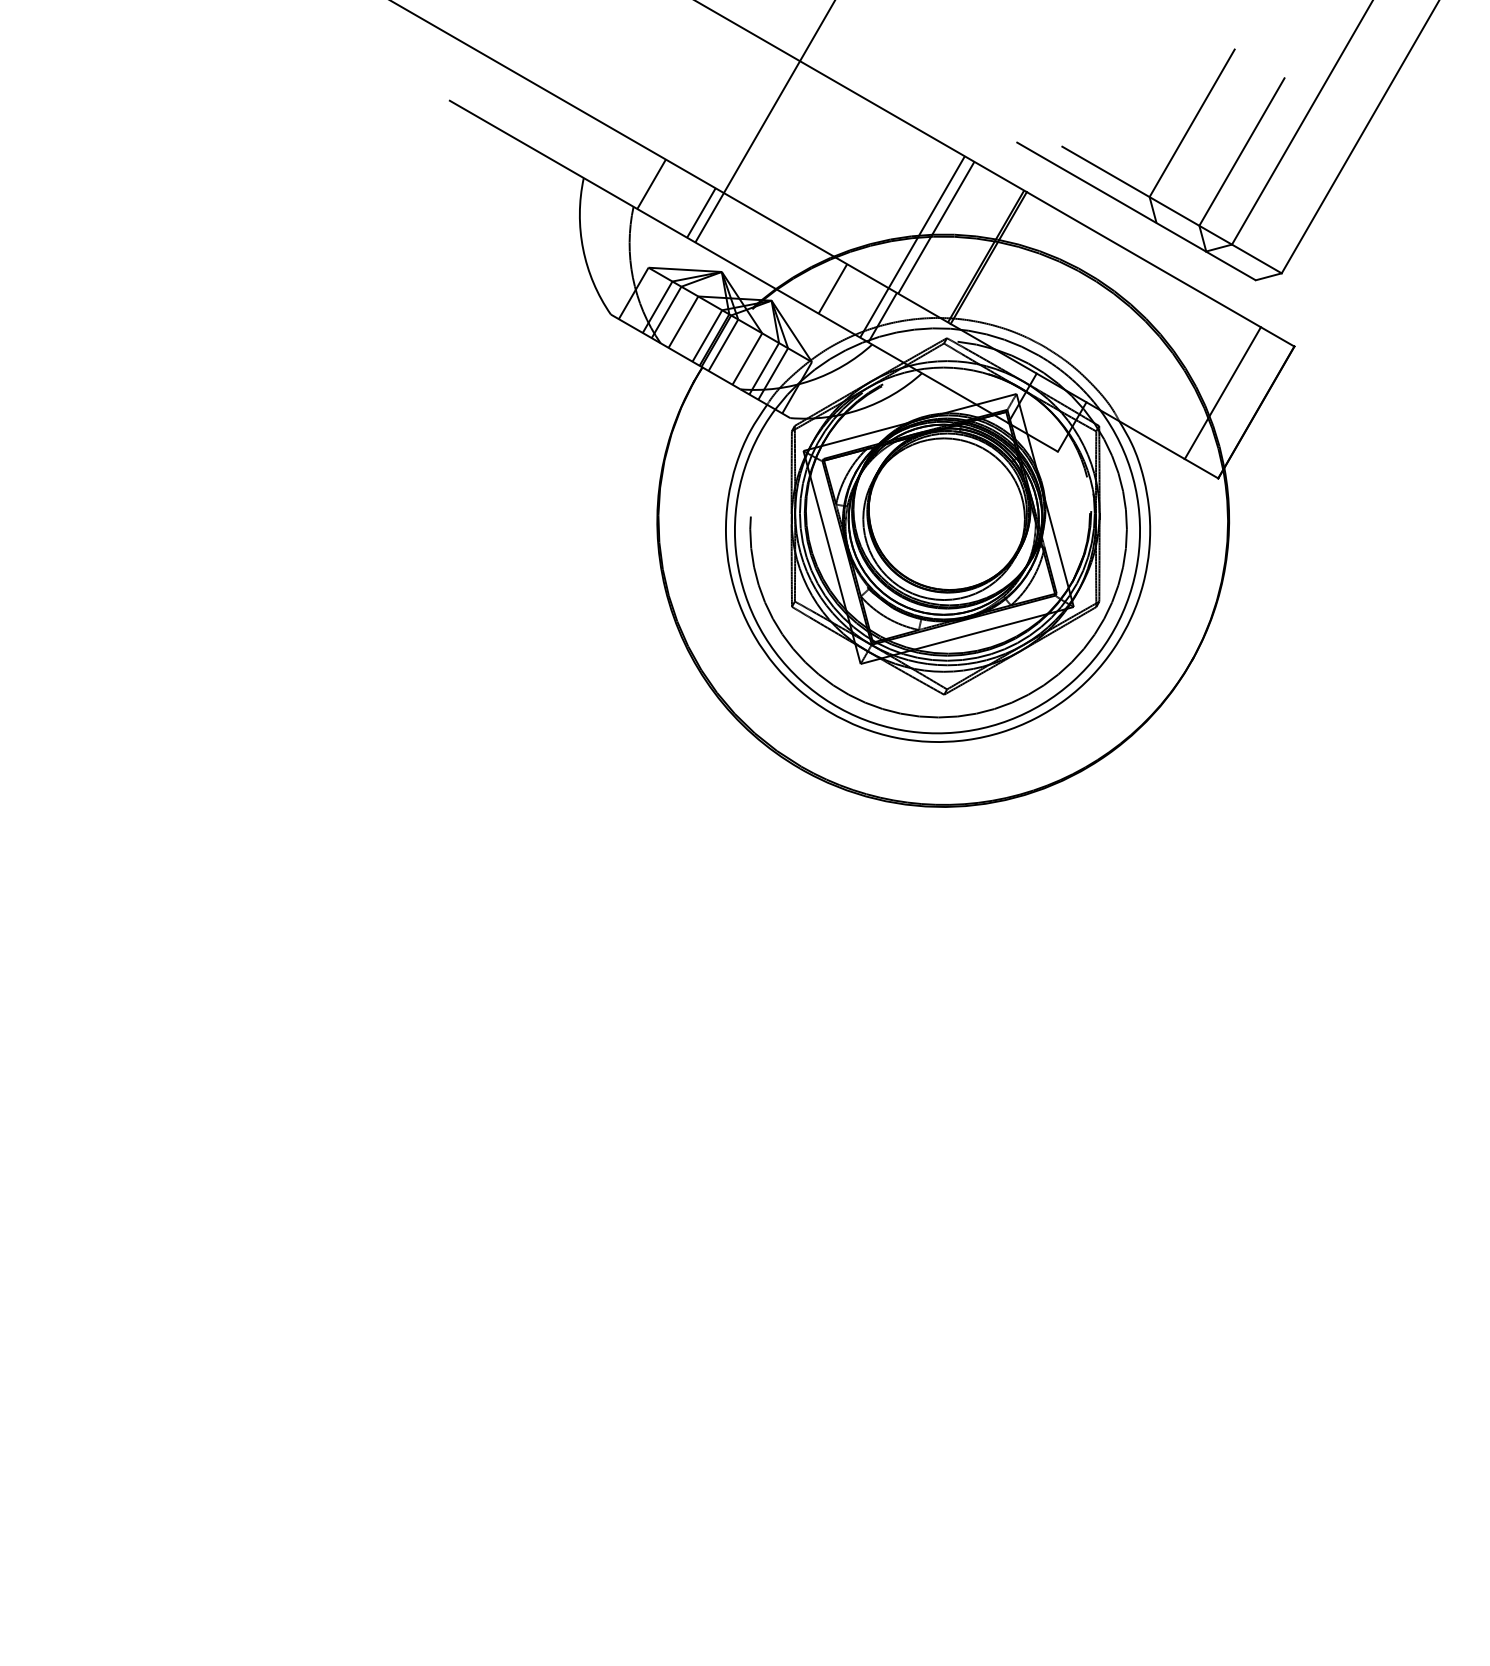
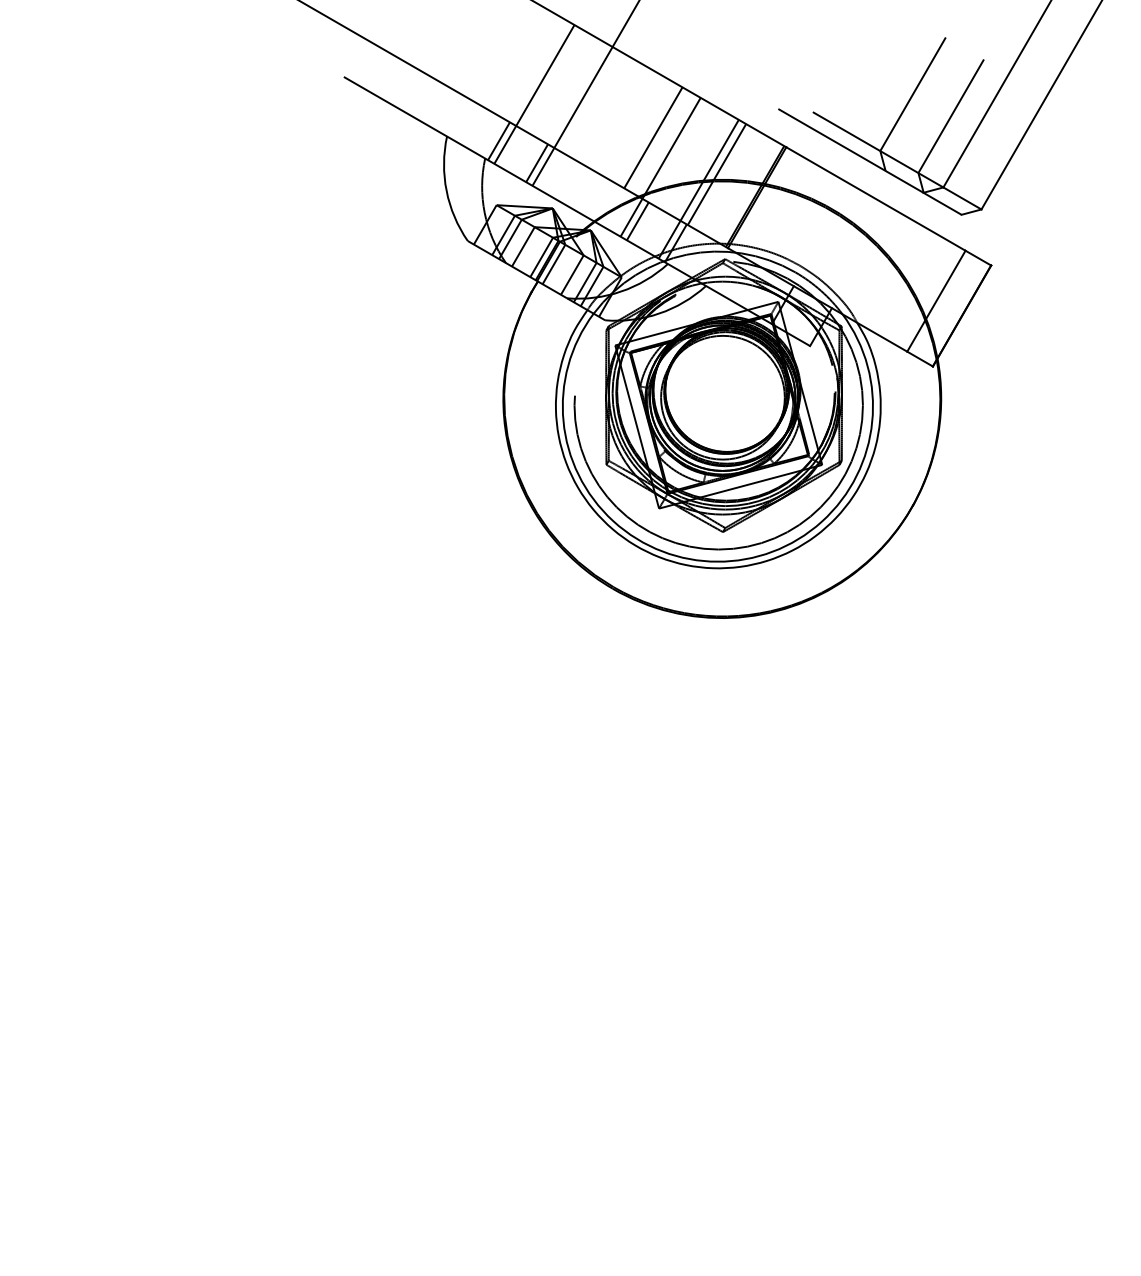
line: (697, 122) -> (534, 93), added
line: (853, 179) -> (653, 137), added
line: (862, 217) -> (660, 166), added

